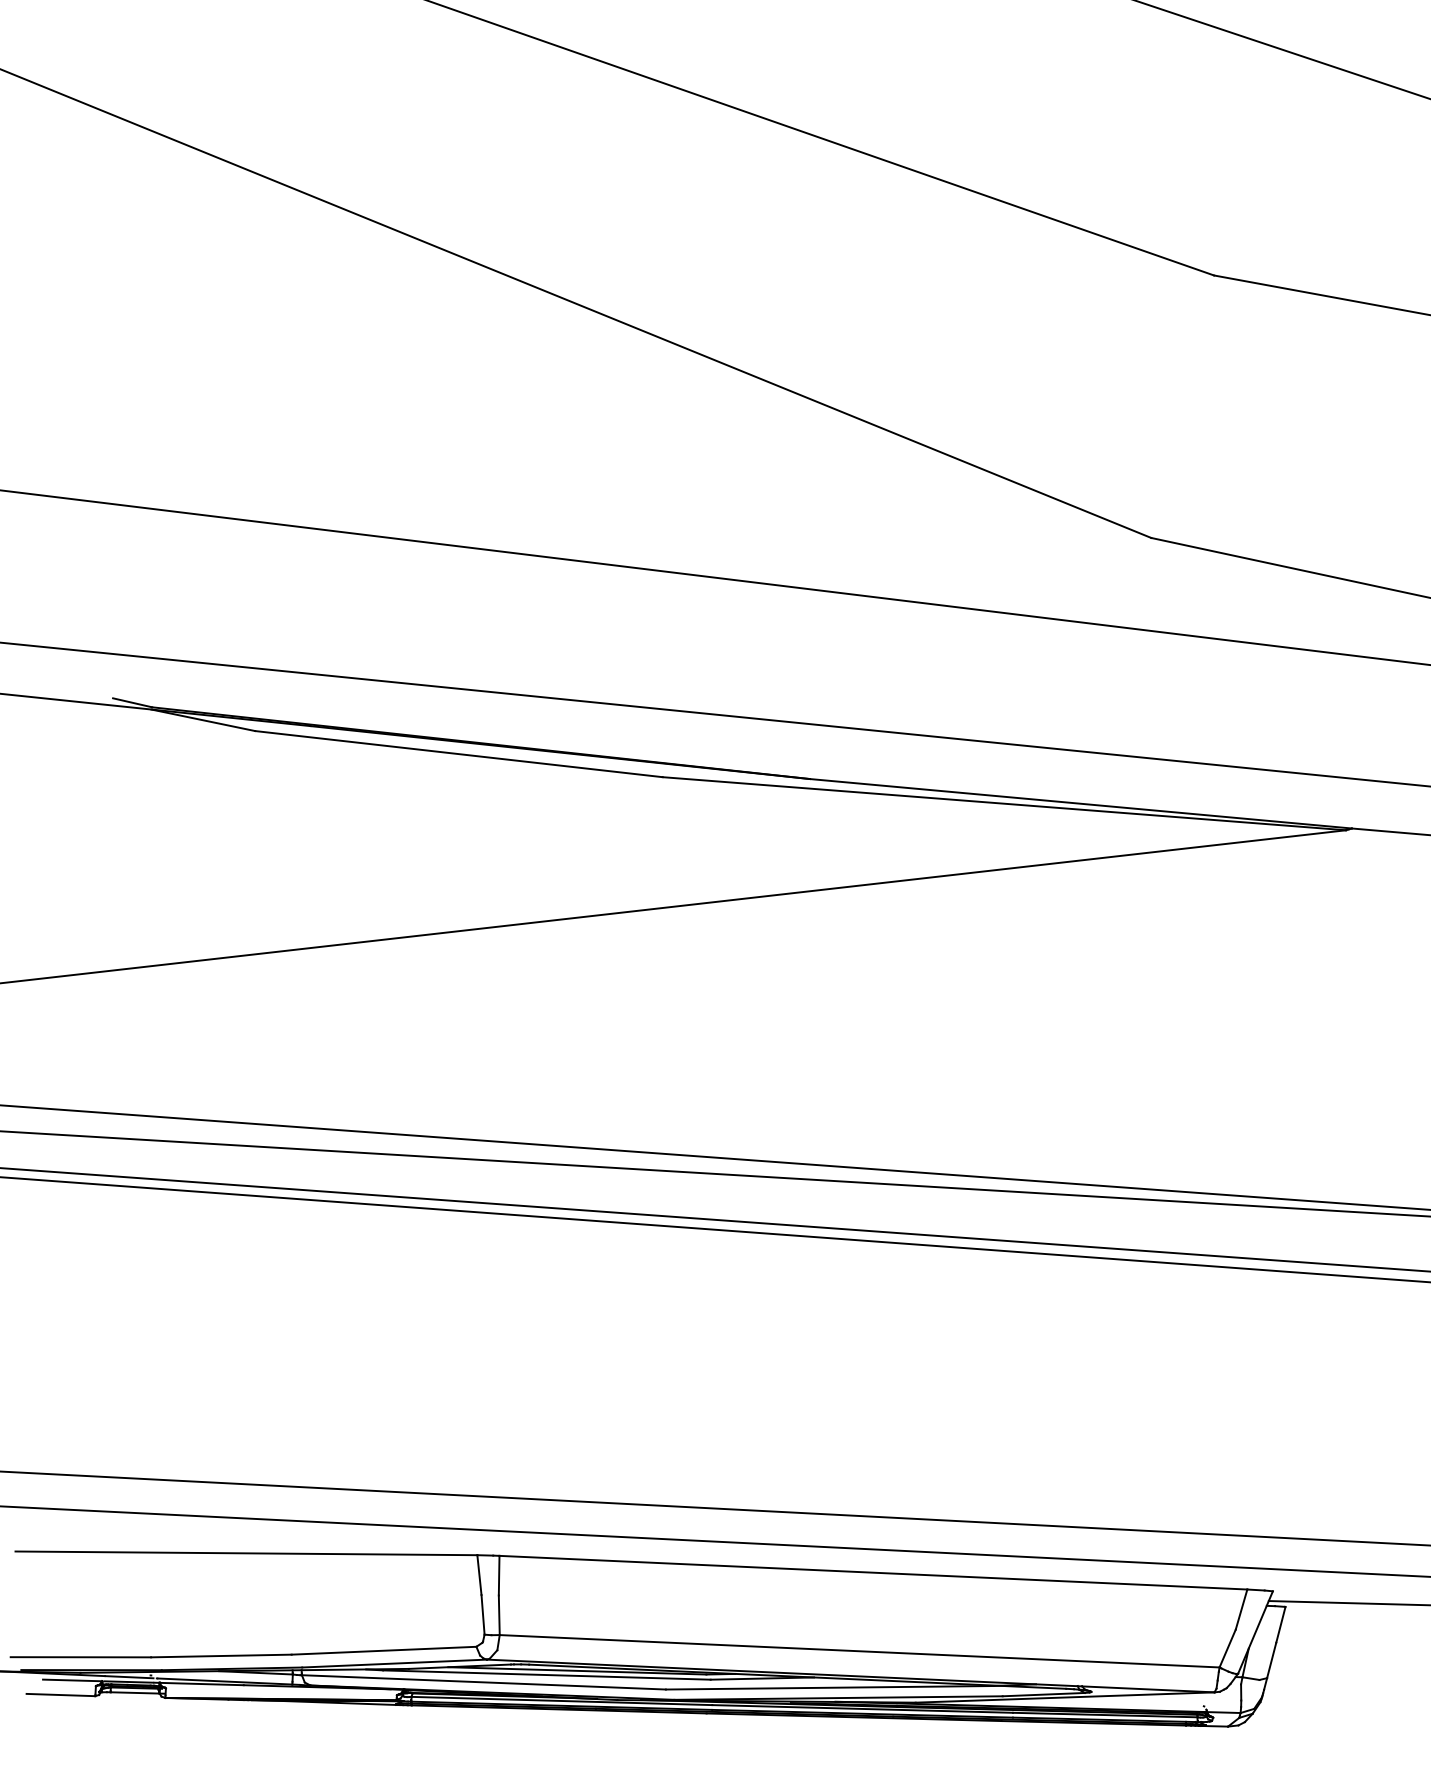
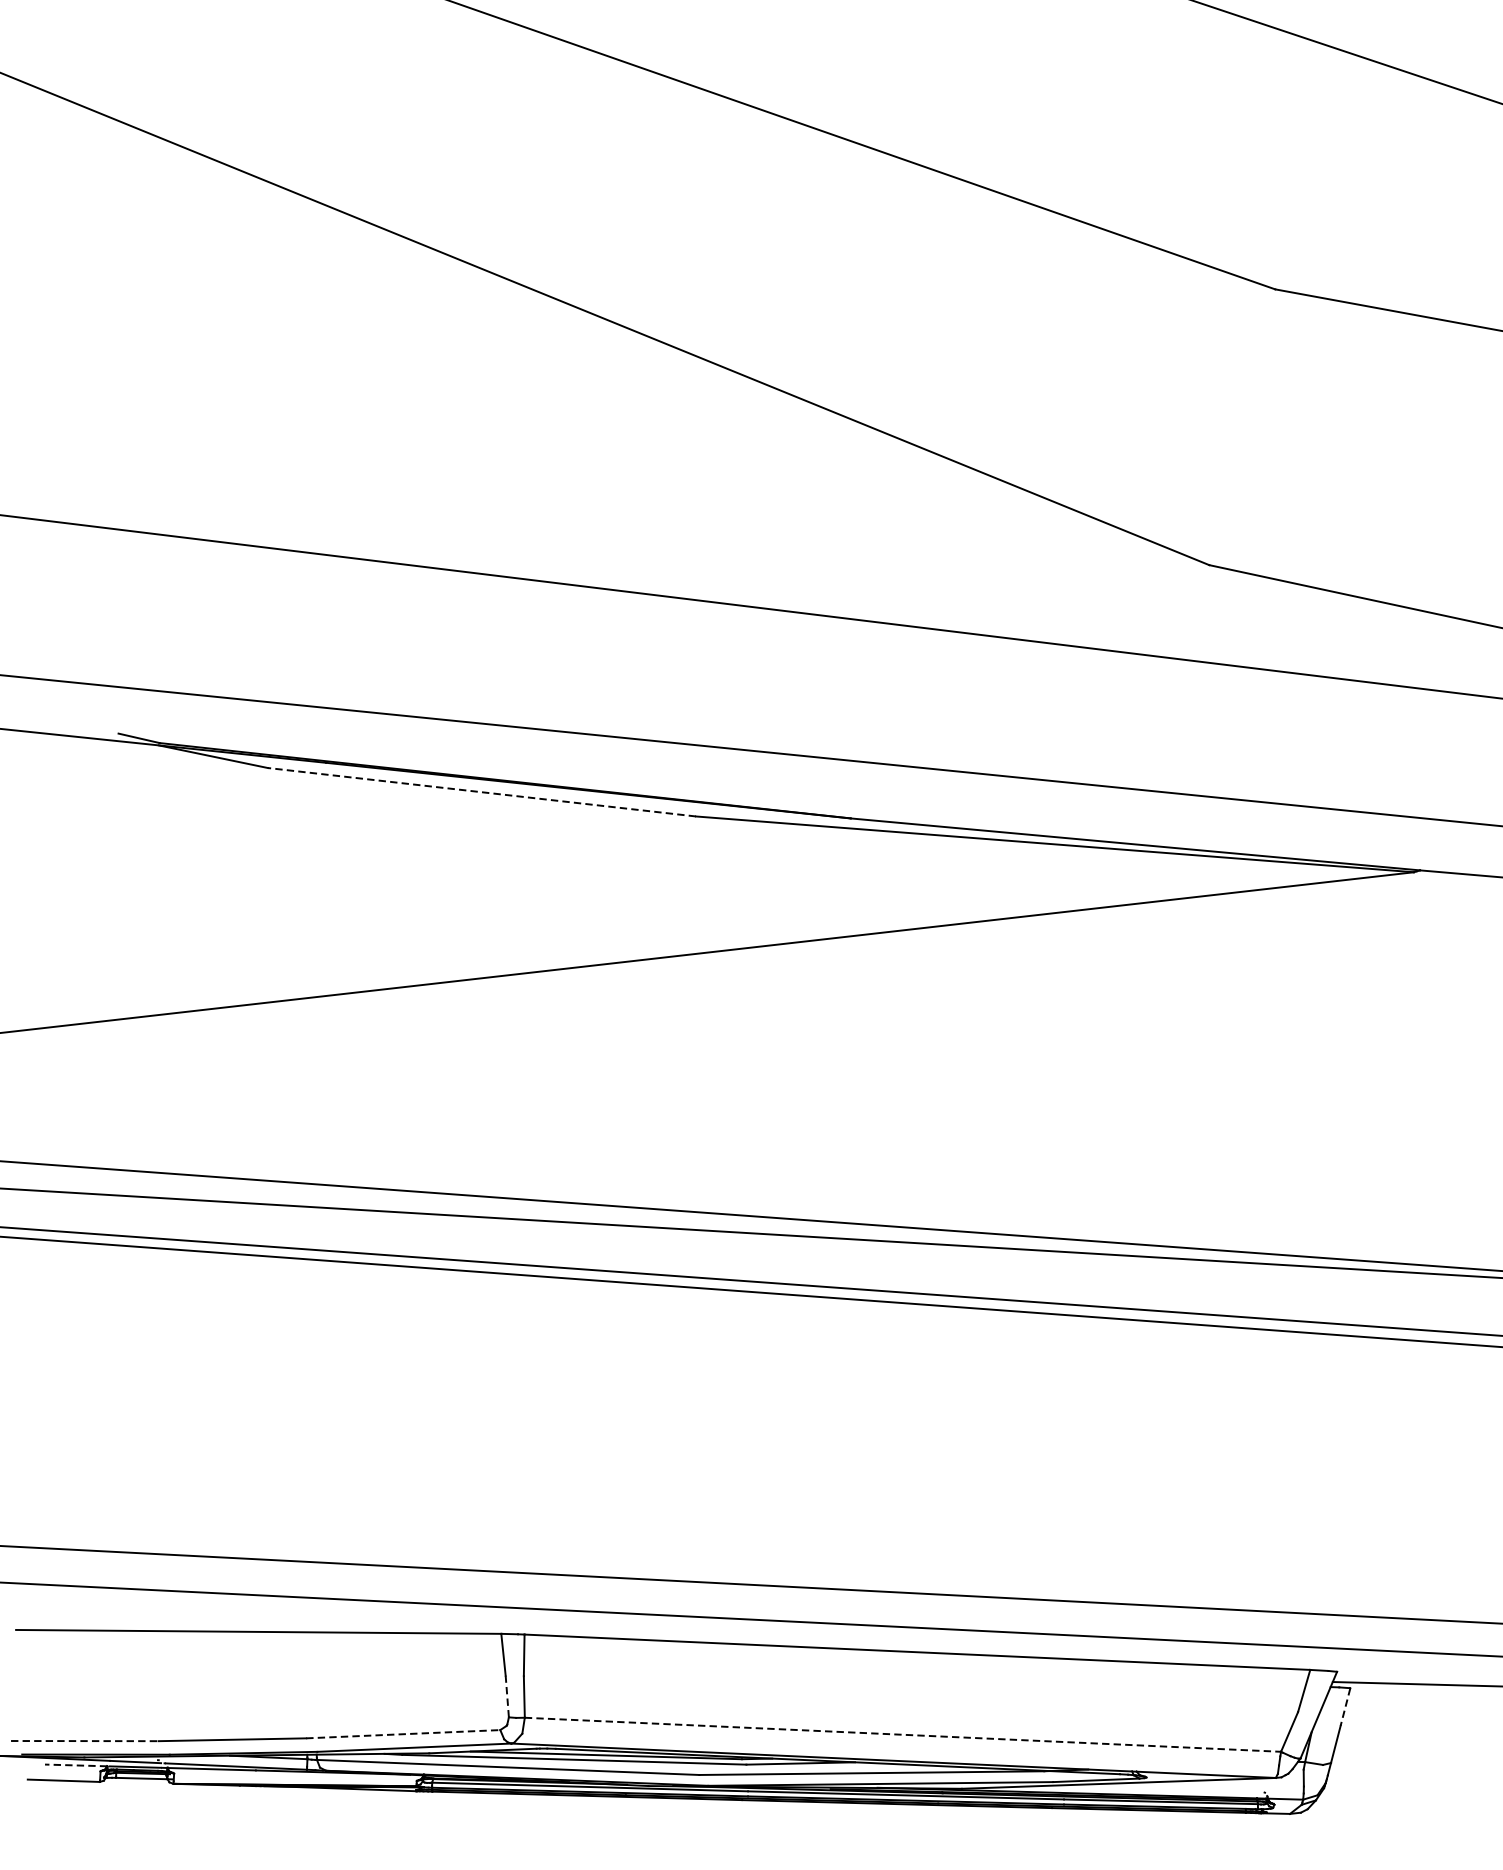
line: (458, 754) -> (481, 792), solid -> dashed
line: (483, 1614) -> (507, 1696), solid -> dashed
line: (1280, 1625) -> (1345, 1707), solid -> dashed
line: (384, 1650) -> (403, 1733), solid -> dashed
line: (860, 1651) -> (903, 1735), solid -> dashed
line: (81, 1657) -> (85, 1741), solid -> dashed
line: (72, 1680) -> (75, 1765), solid -> dashed

